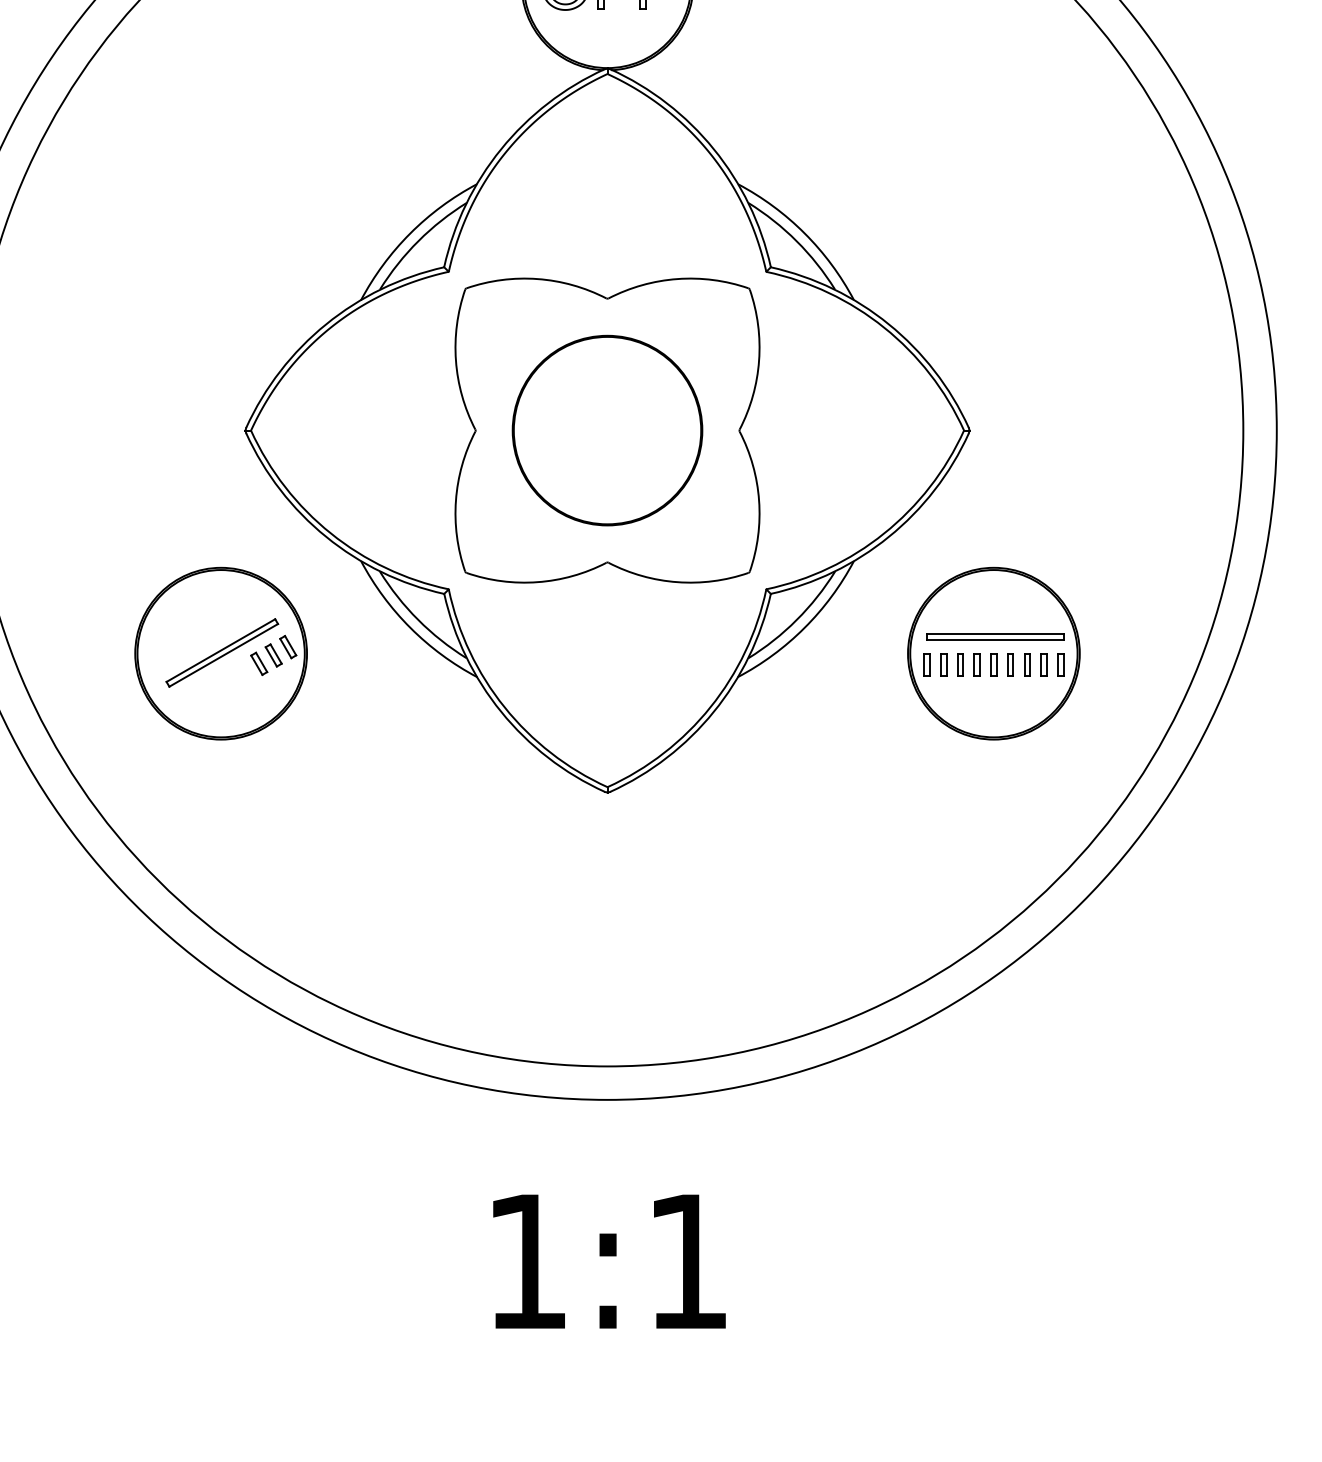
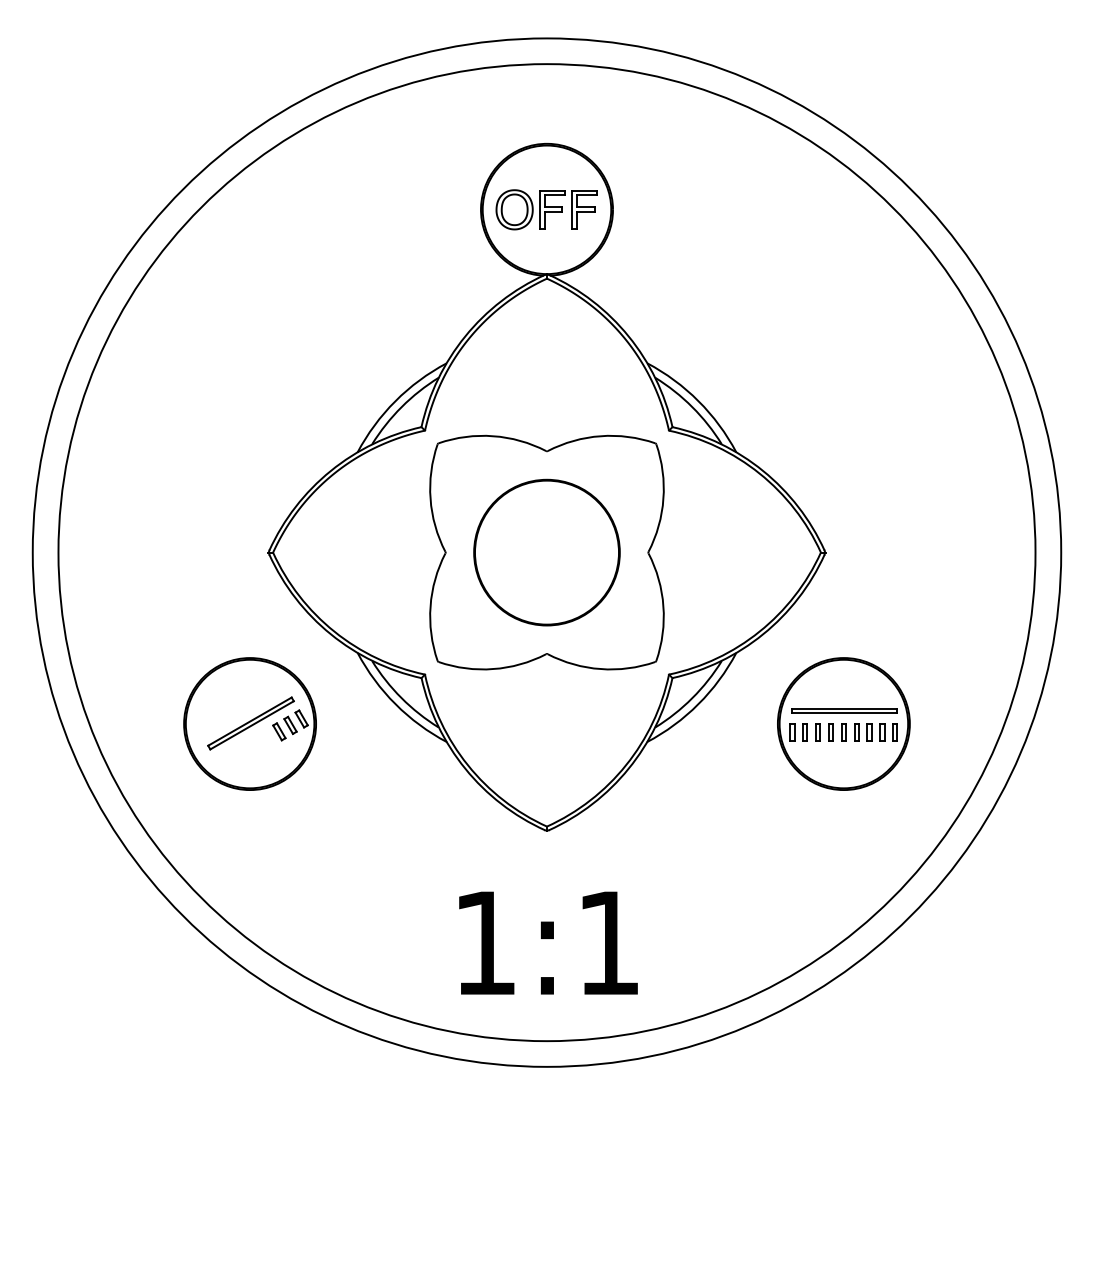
text: (609, 1260) -> (548, 942), moved

